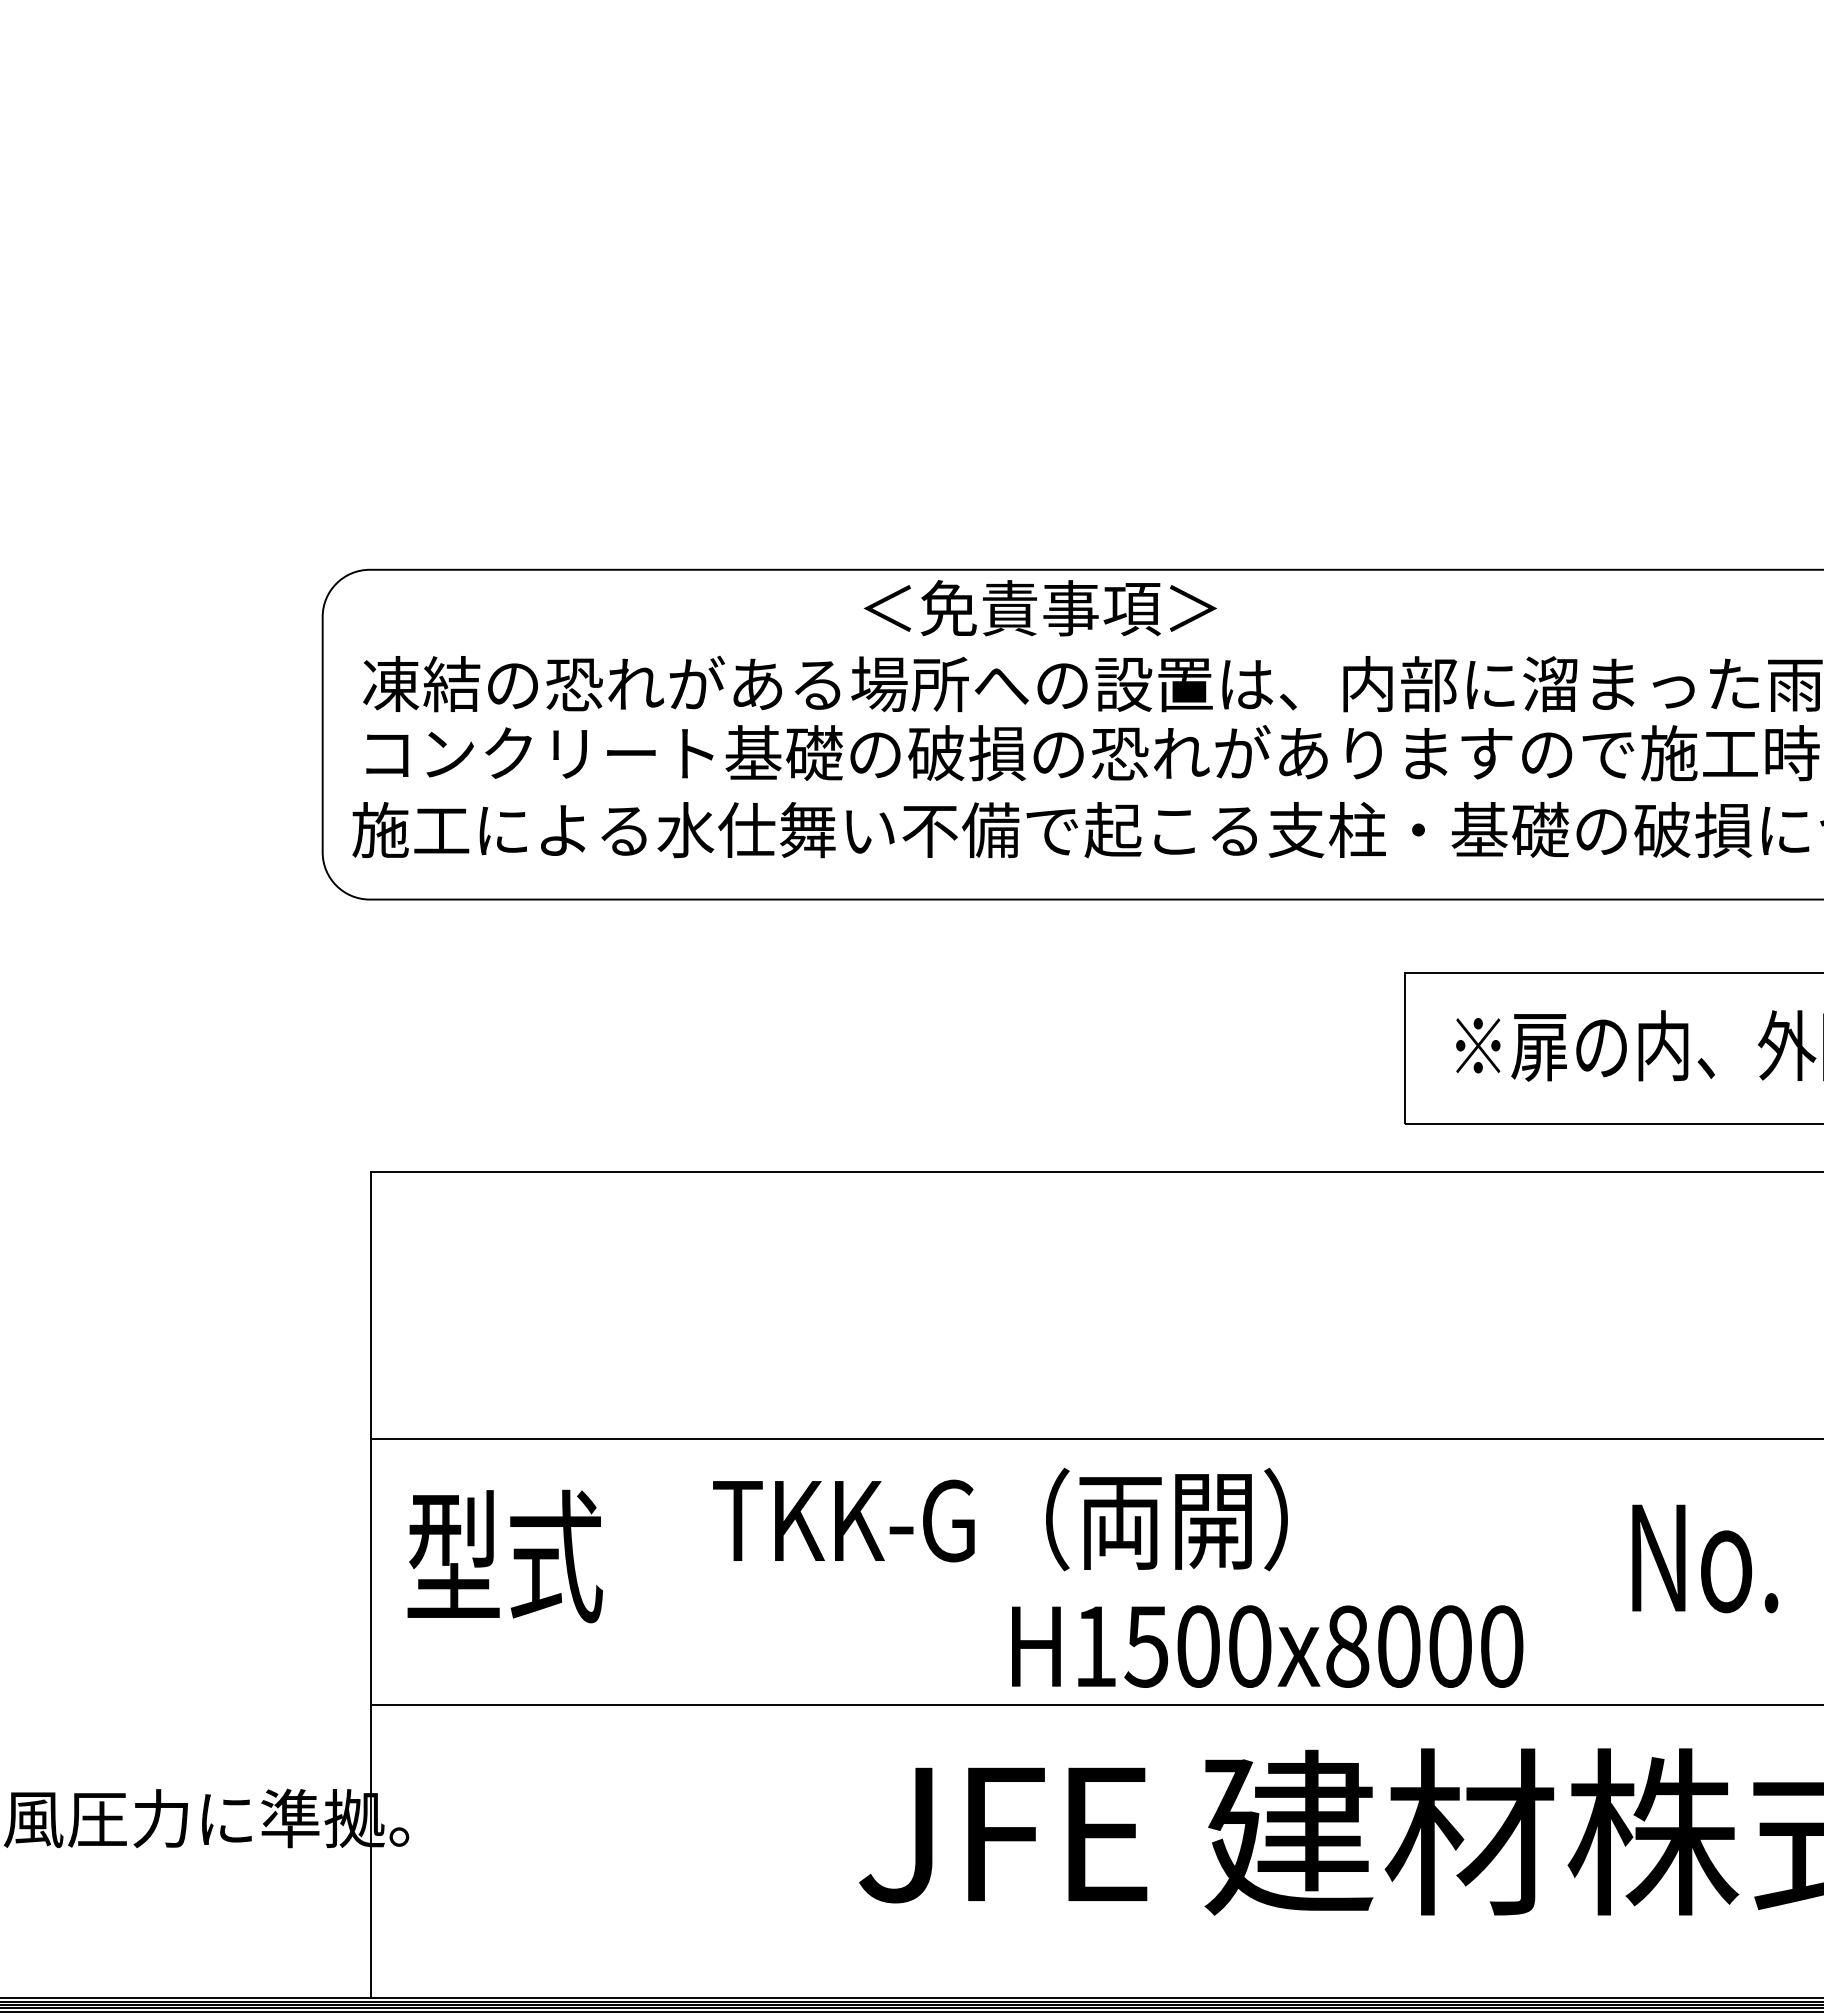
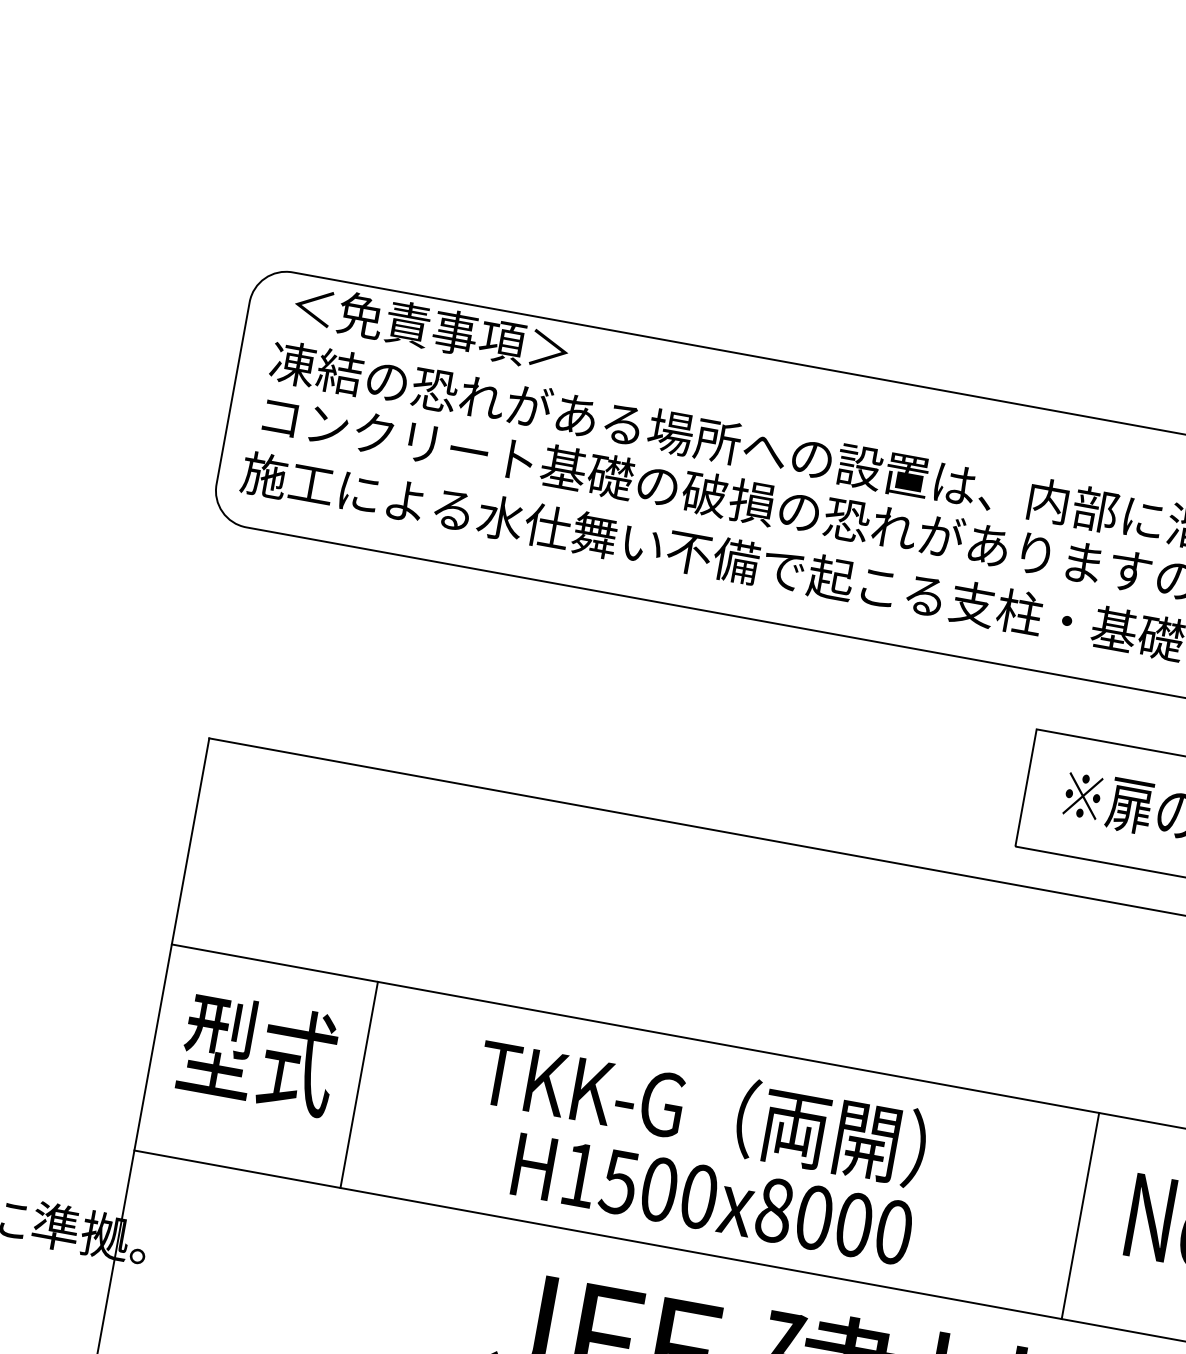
text: (1040, 608) -> (431, 328), moved
text: (1000, 1519) -> (702, 1110), moved
line: (637, 1571) -> (358, 1084), added
line: (1570, 1571) -> (1080, 1215), added
text: (1267, 1646) -> (712, 1199), moved

